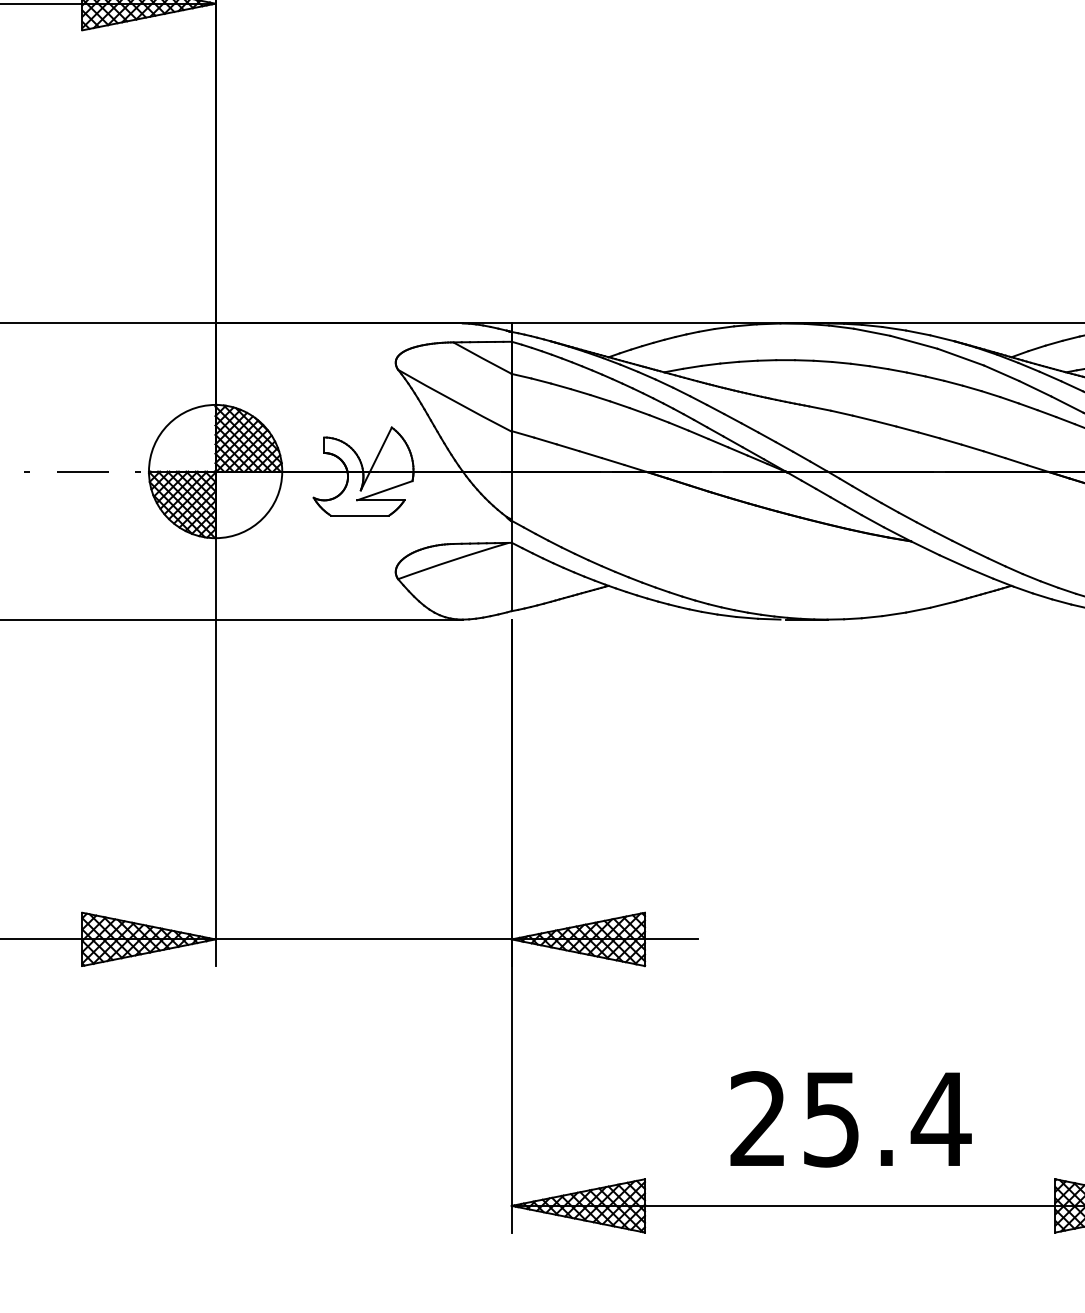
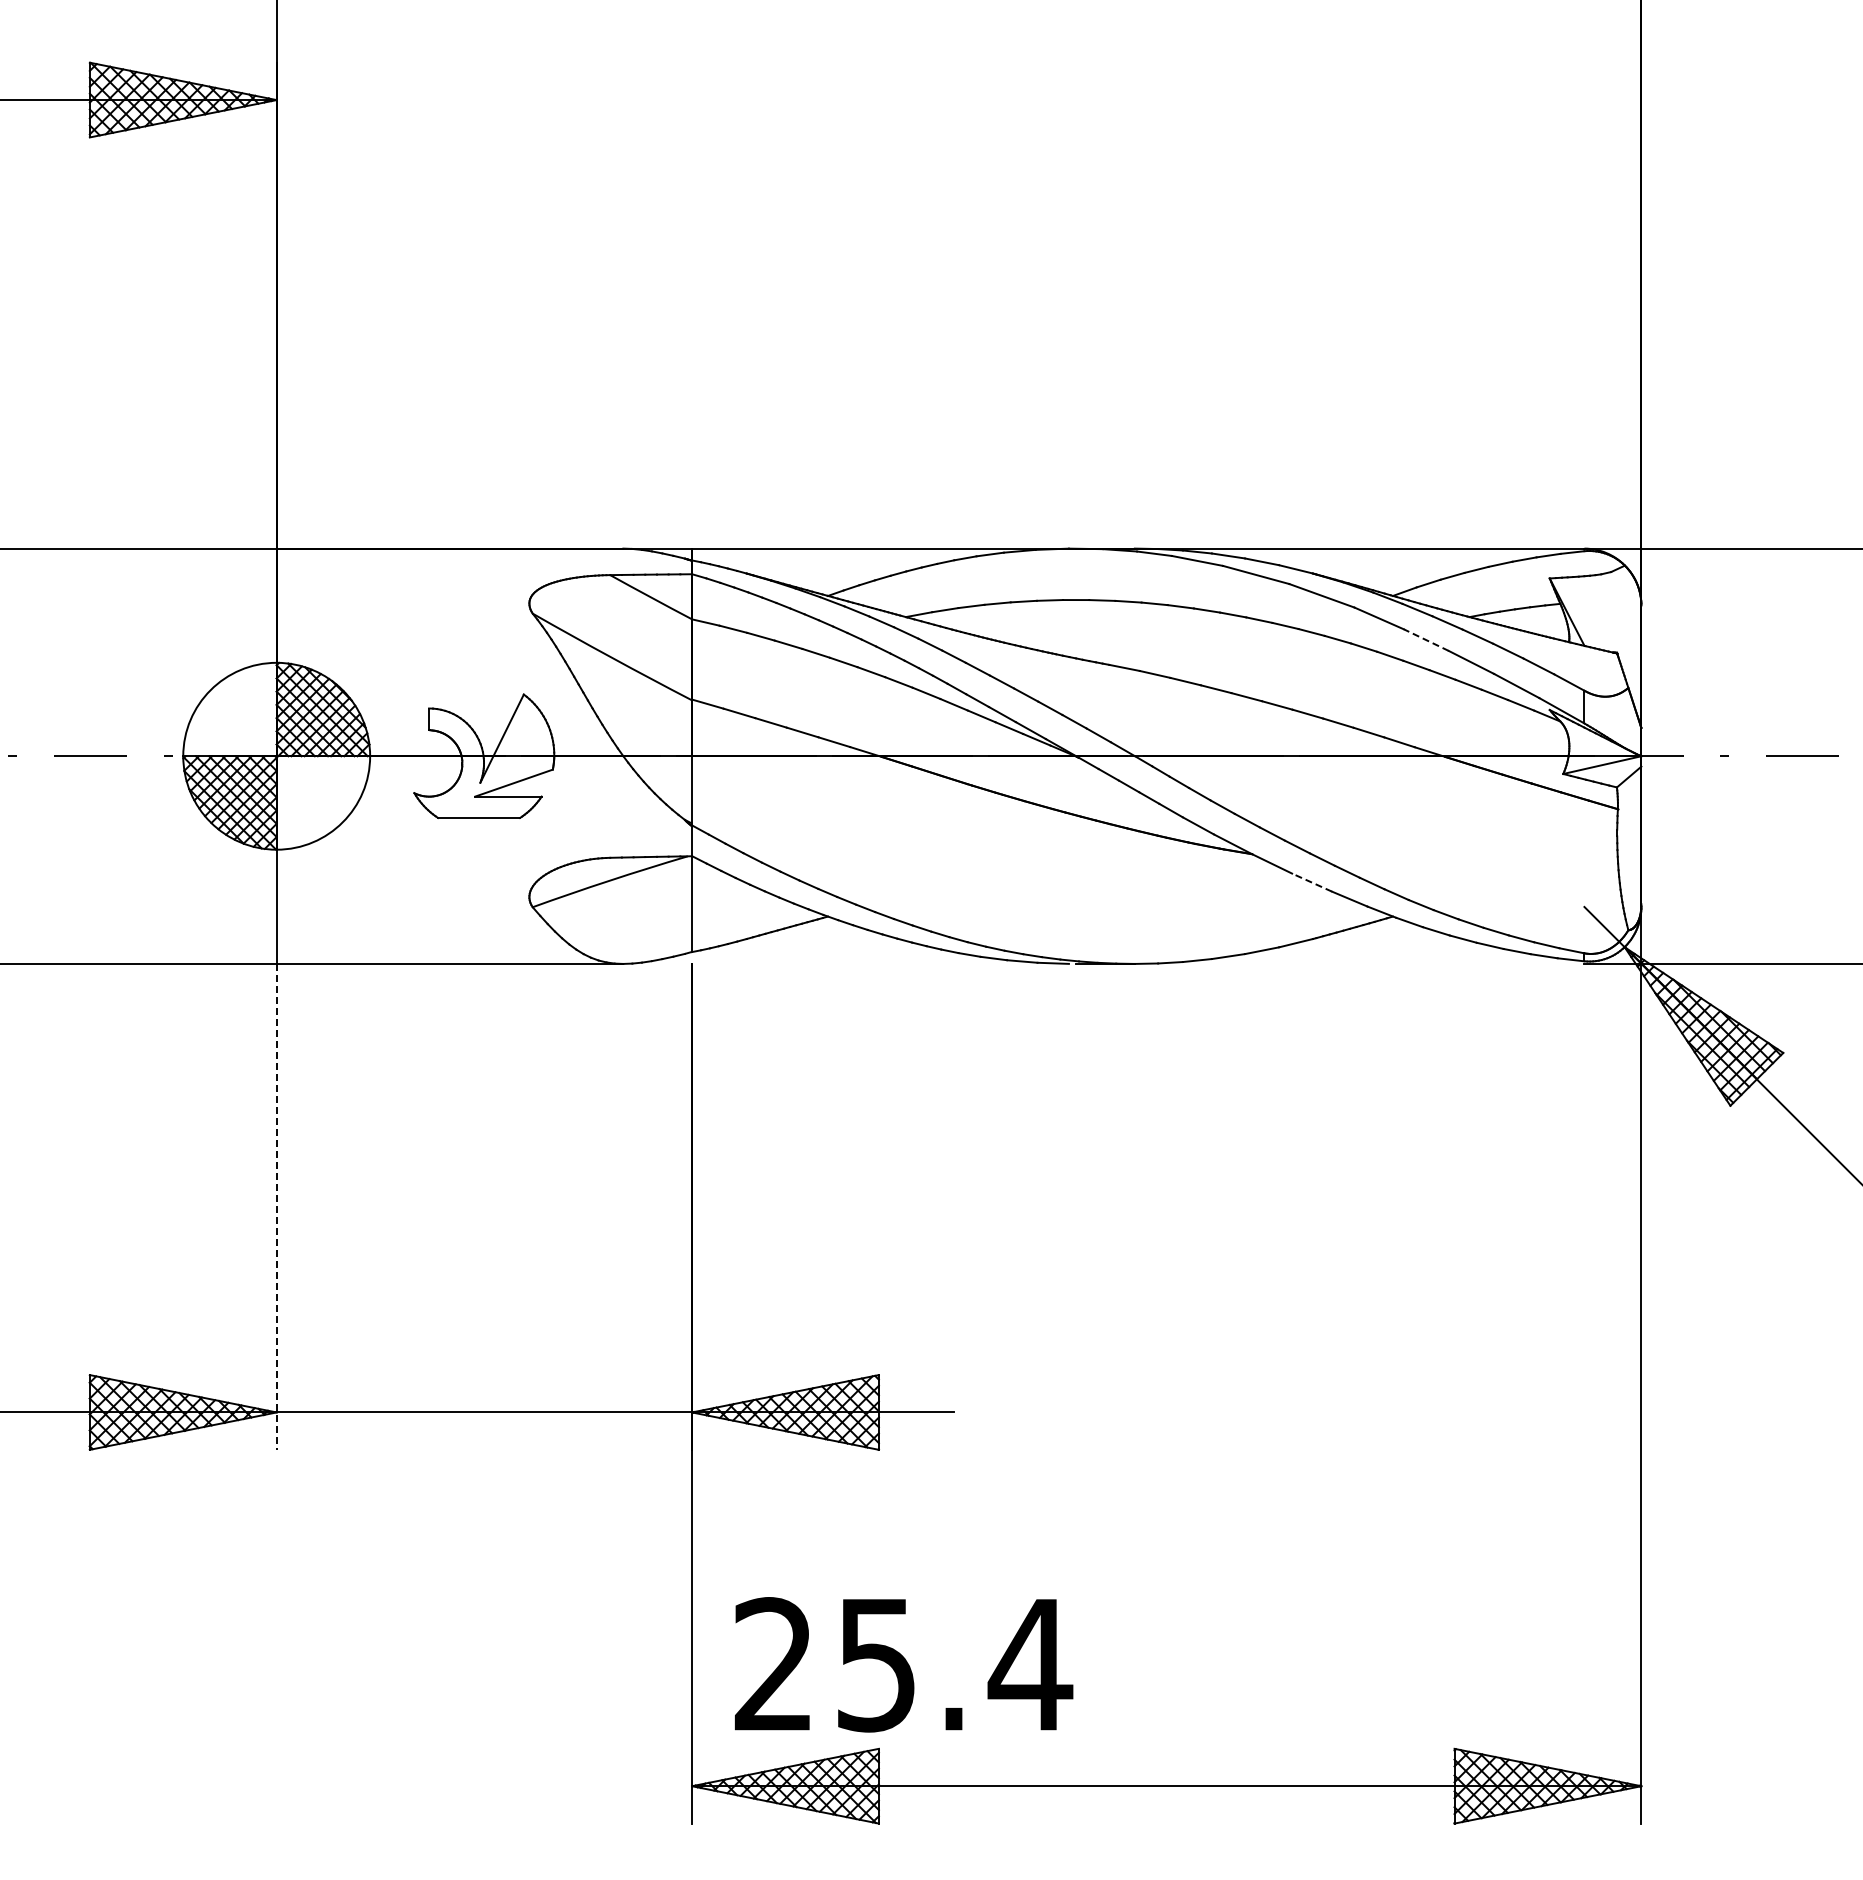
line: (1035, 389) -> (1426, 640), solid -> dashed
line: (954, 561) -> (1312, 882), solid -> dashed
line: (215, 792) -> (276, 1206), solid -> dashed
text: (851, 1119) -> (904, 1664), moved

